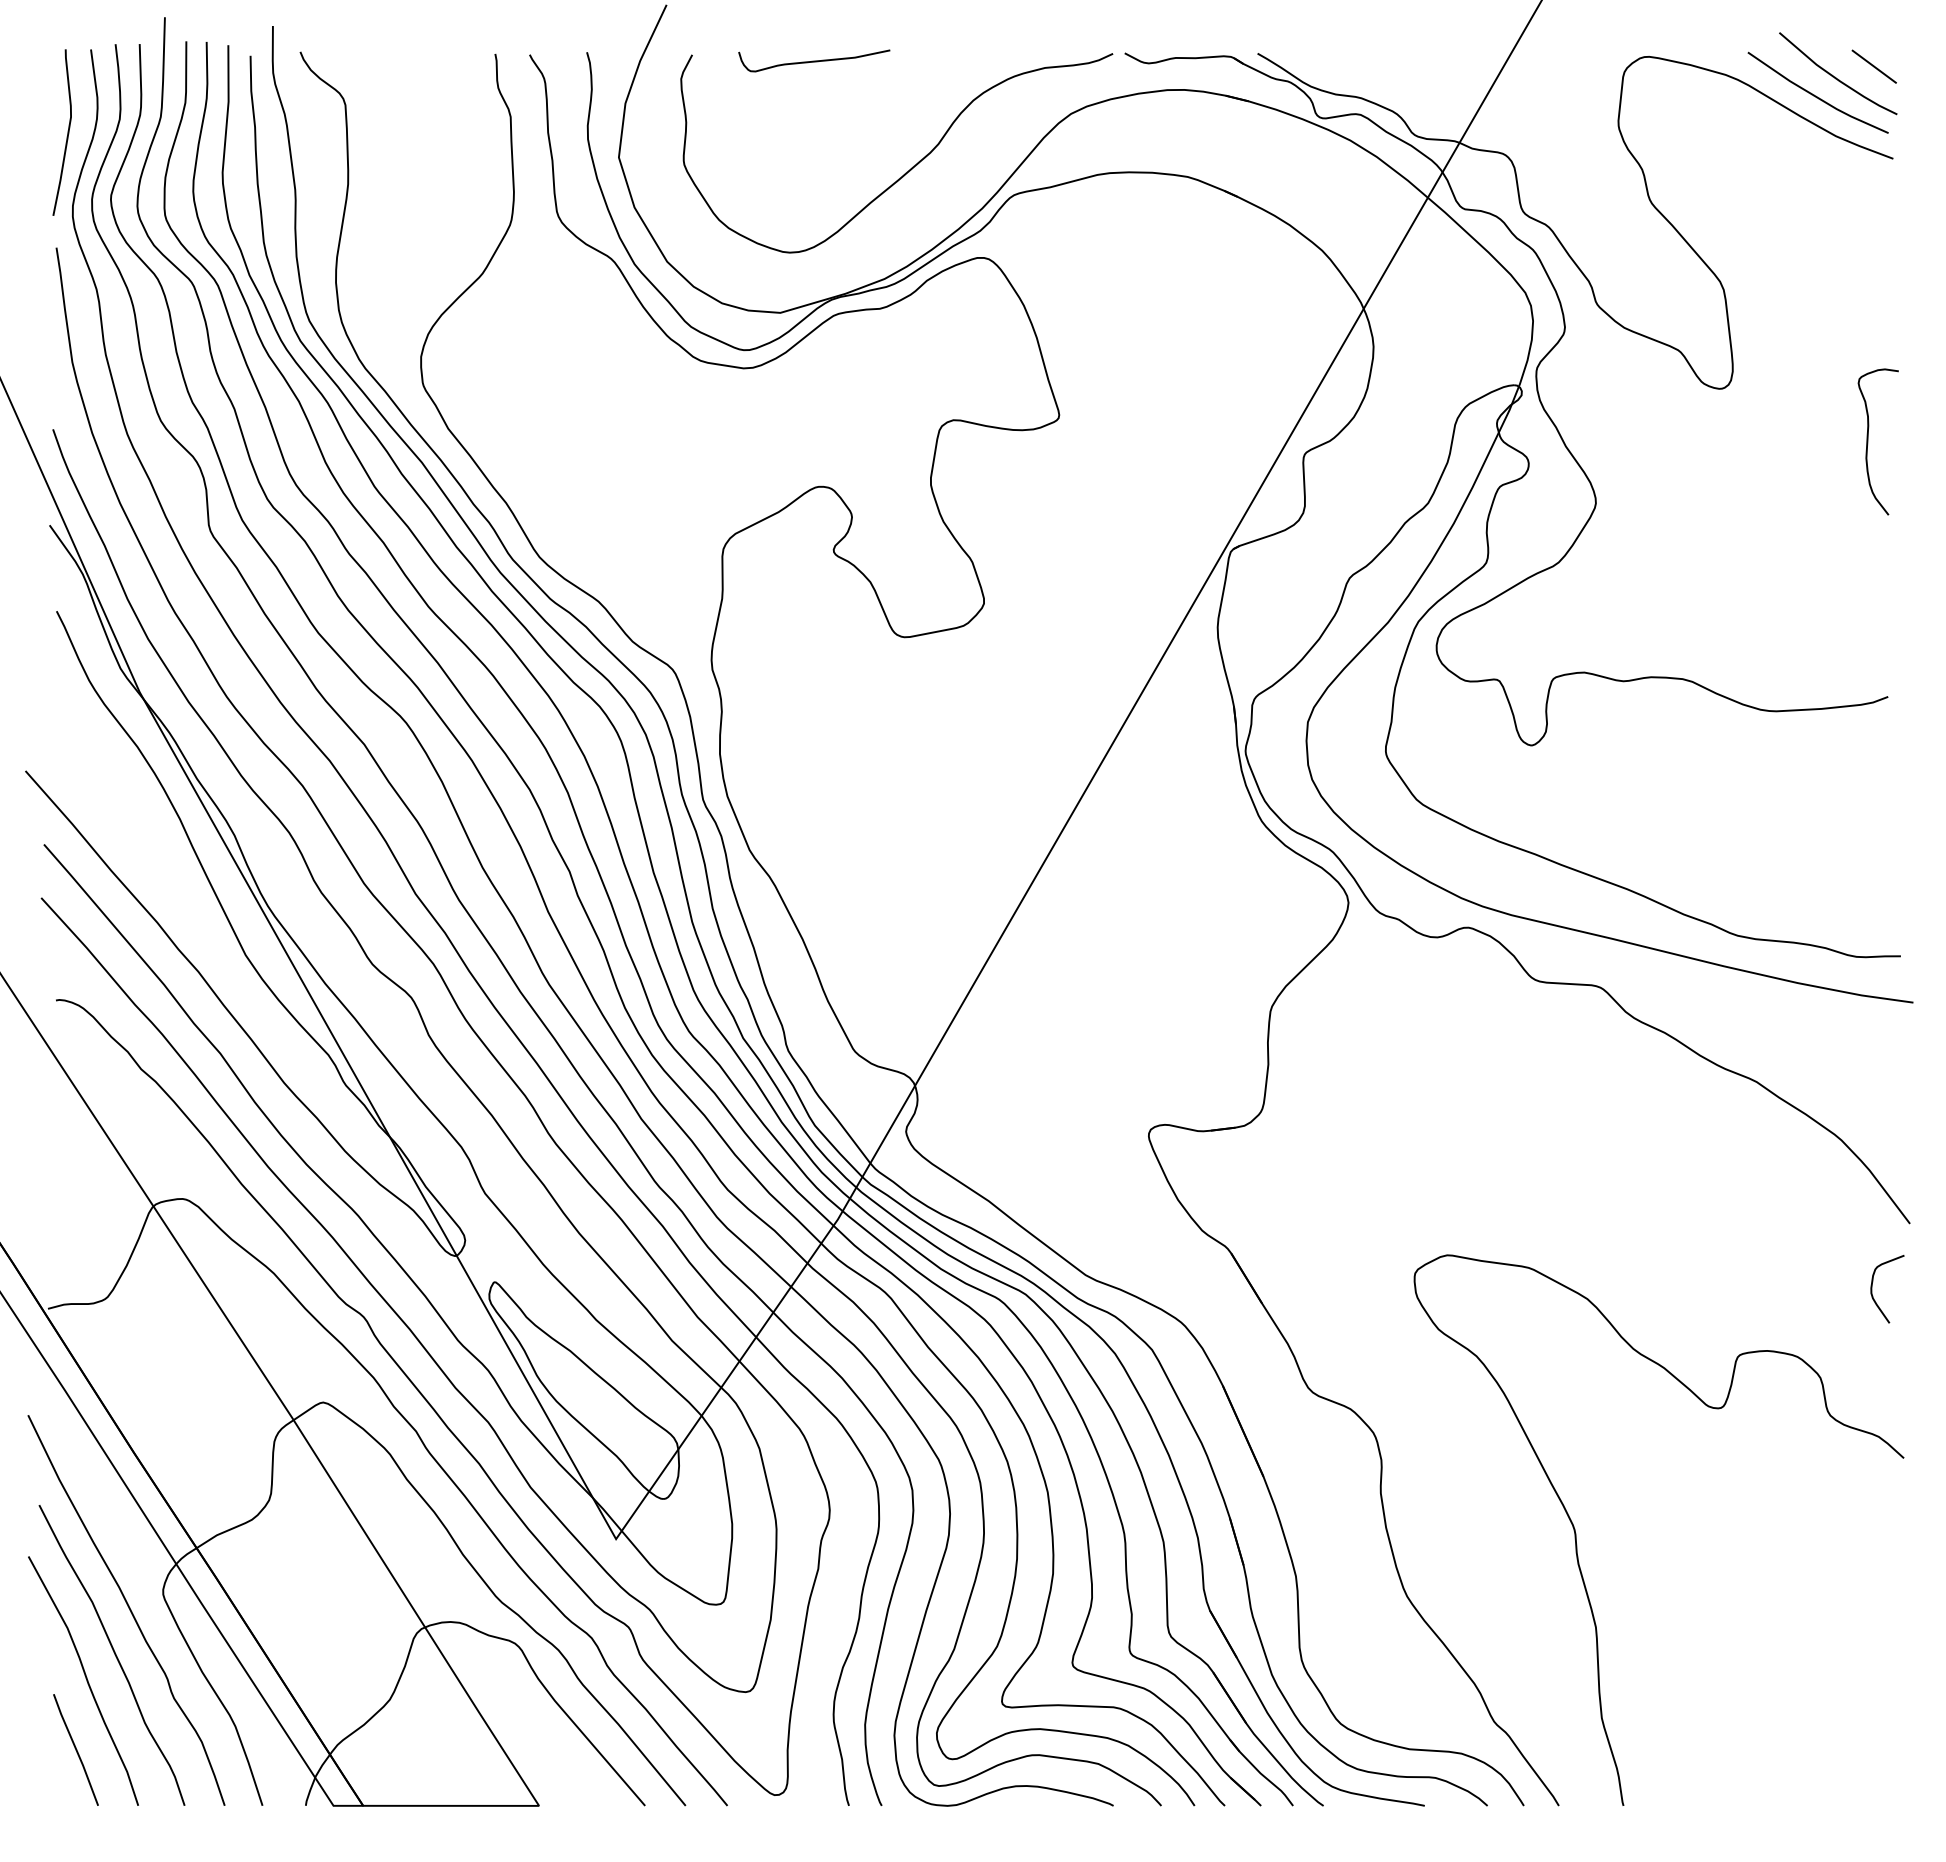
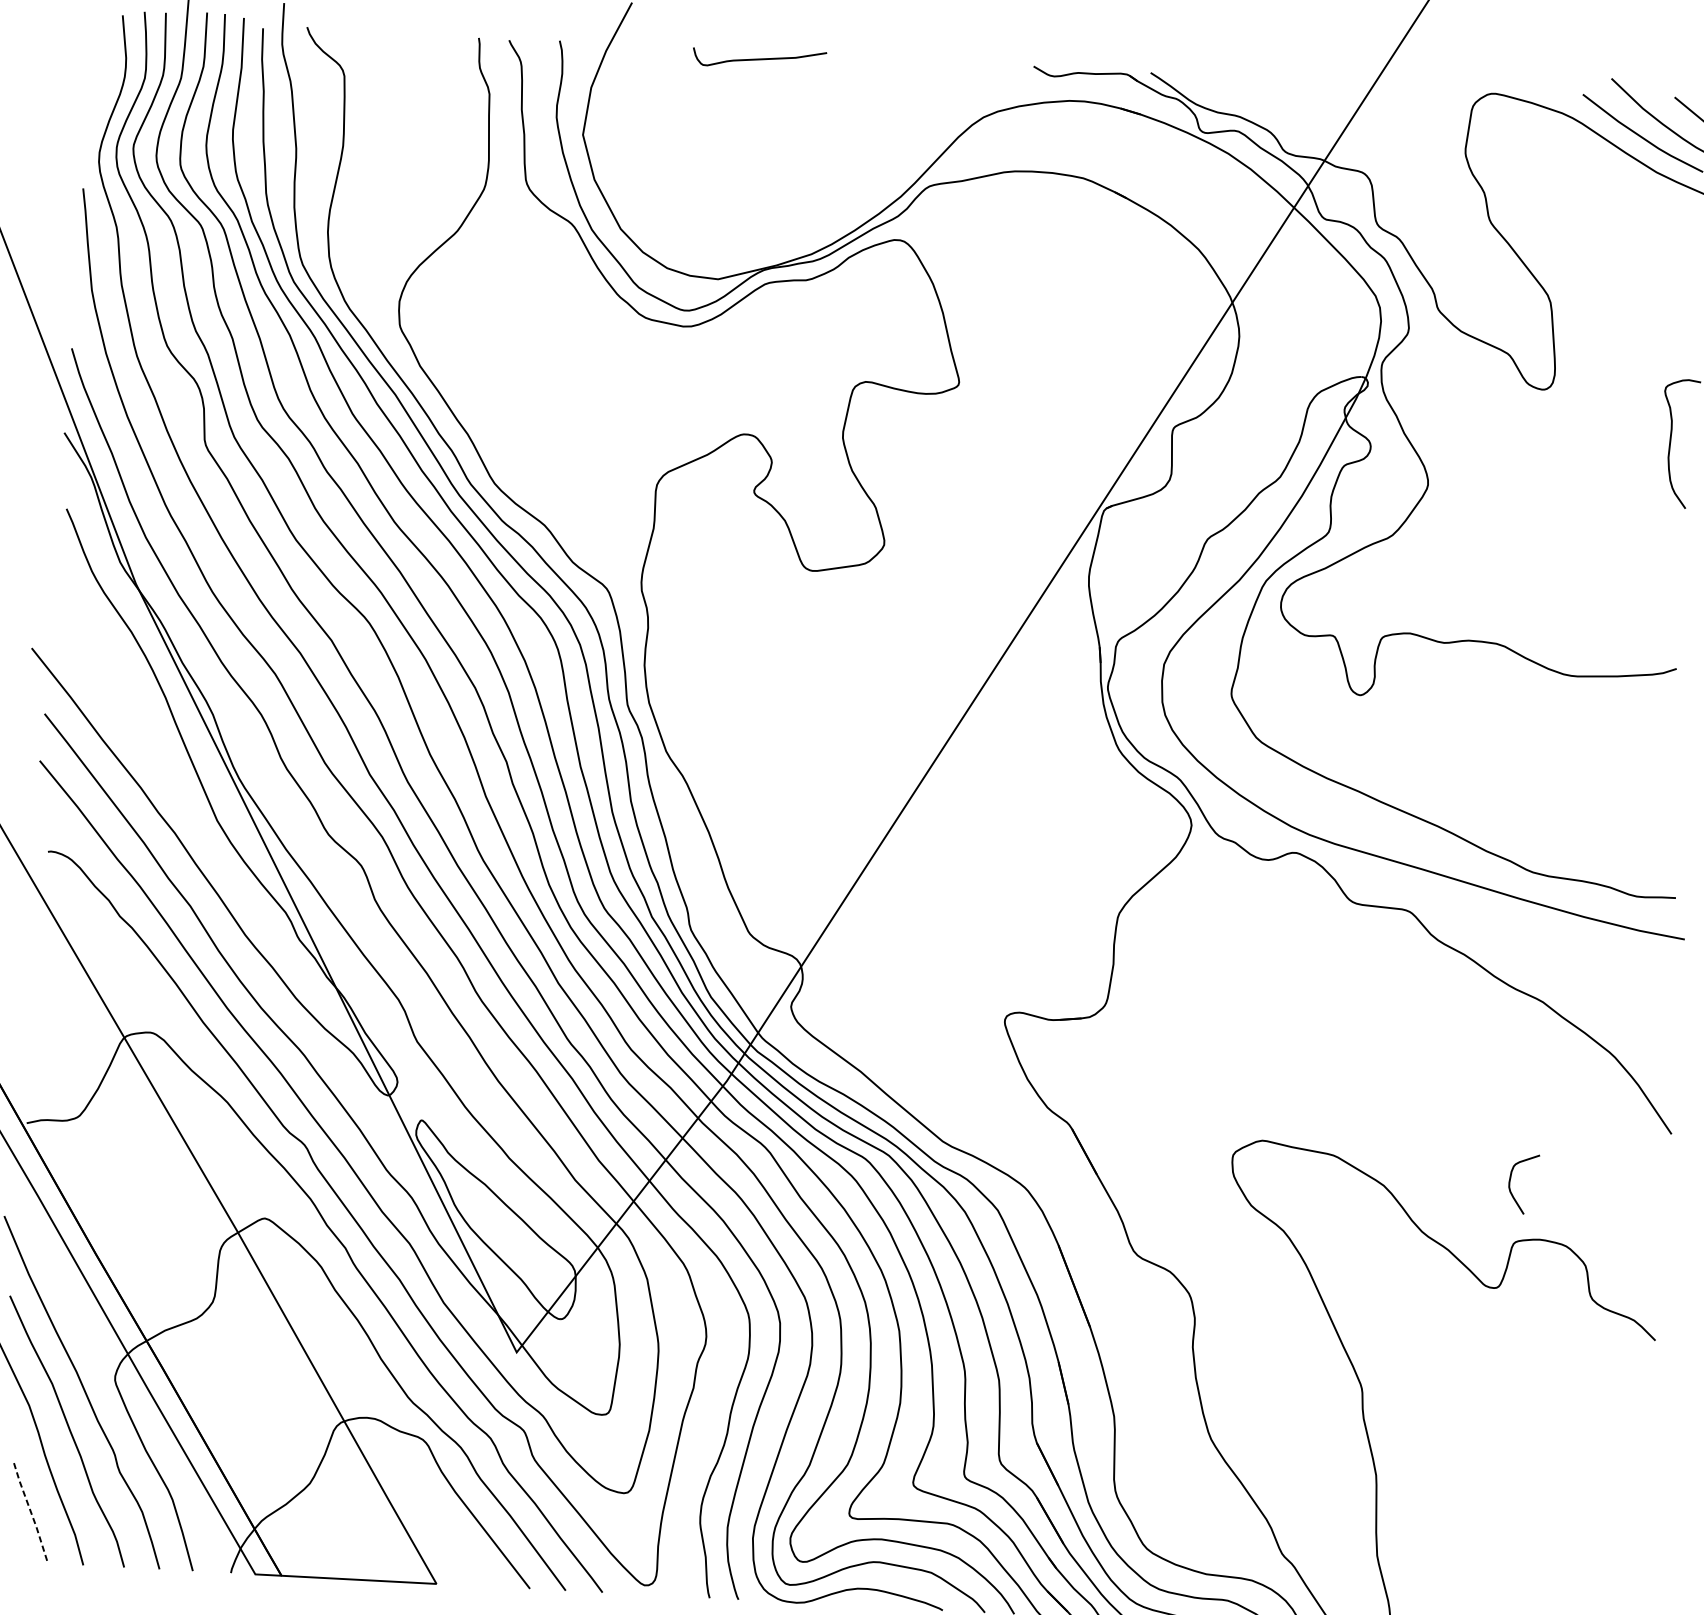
curve: (67, 132) -> (98, 87), removed
curve: (911, 167) -> (840, 157), removed
curve: (1872, 1289) -> (1510, 1183), moved
line: (76, 1750) -> (31, 1513), solid -> dashed

